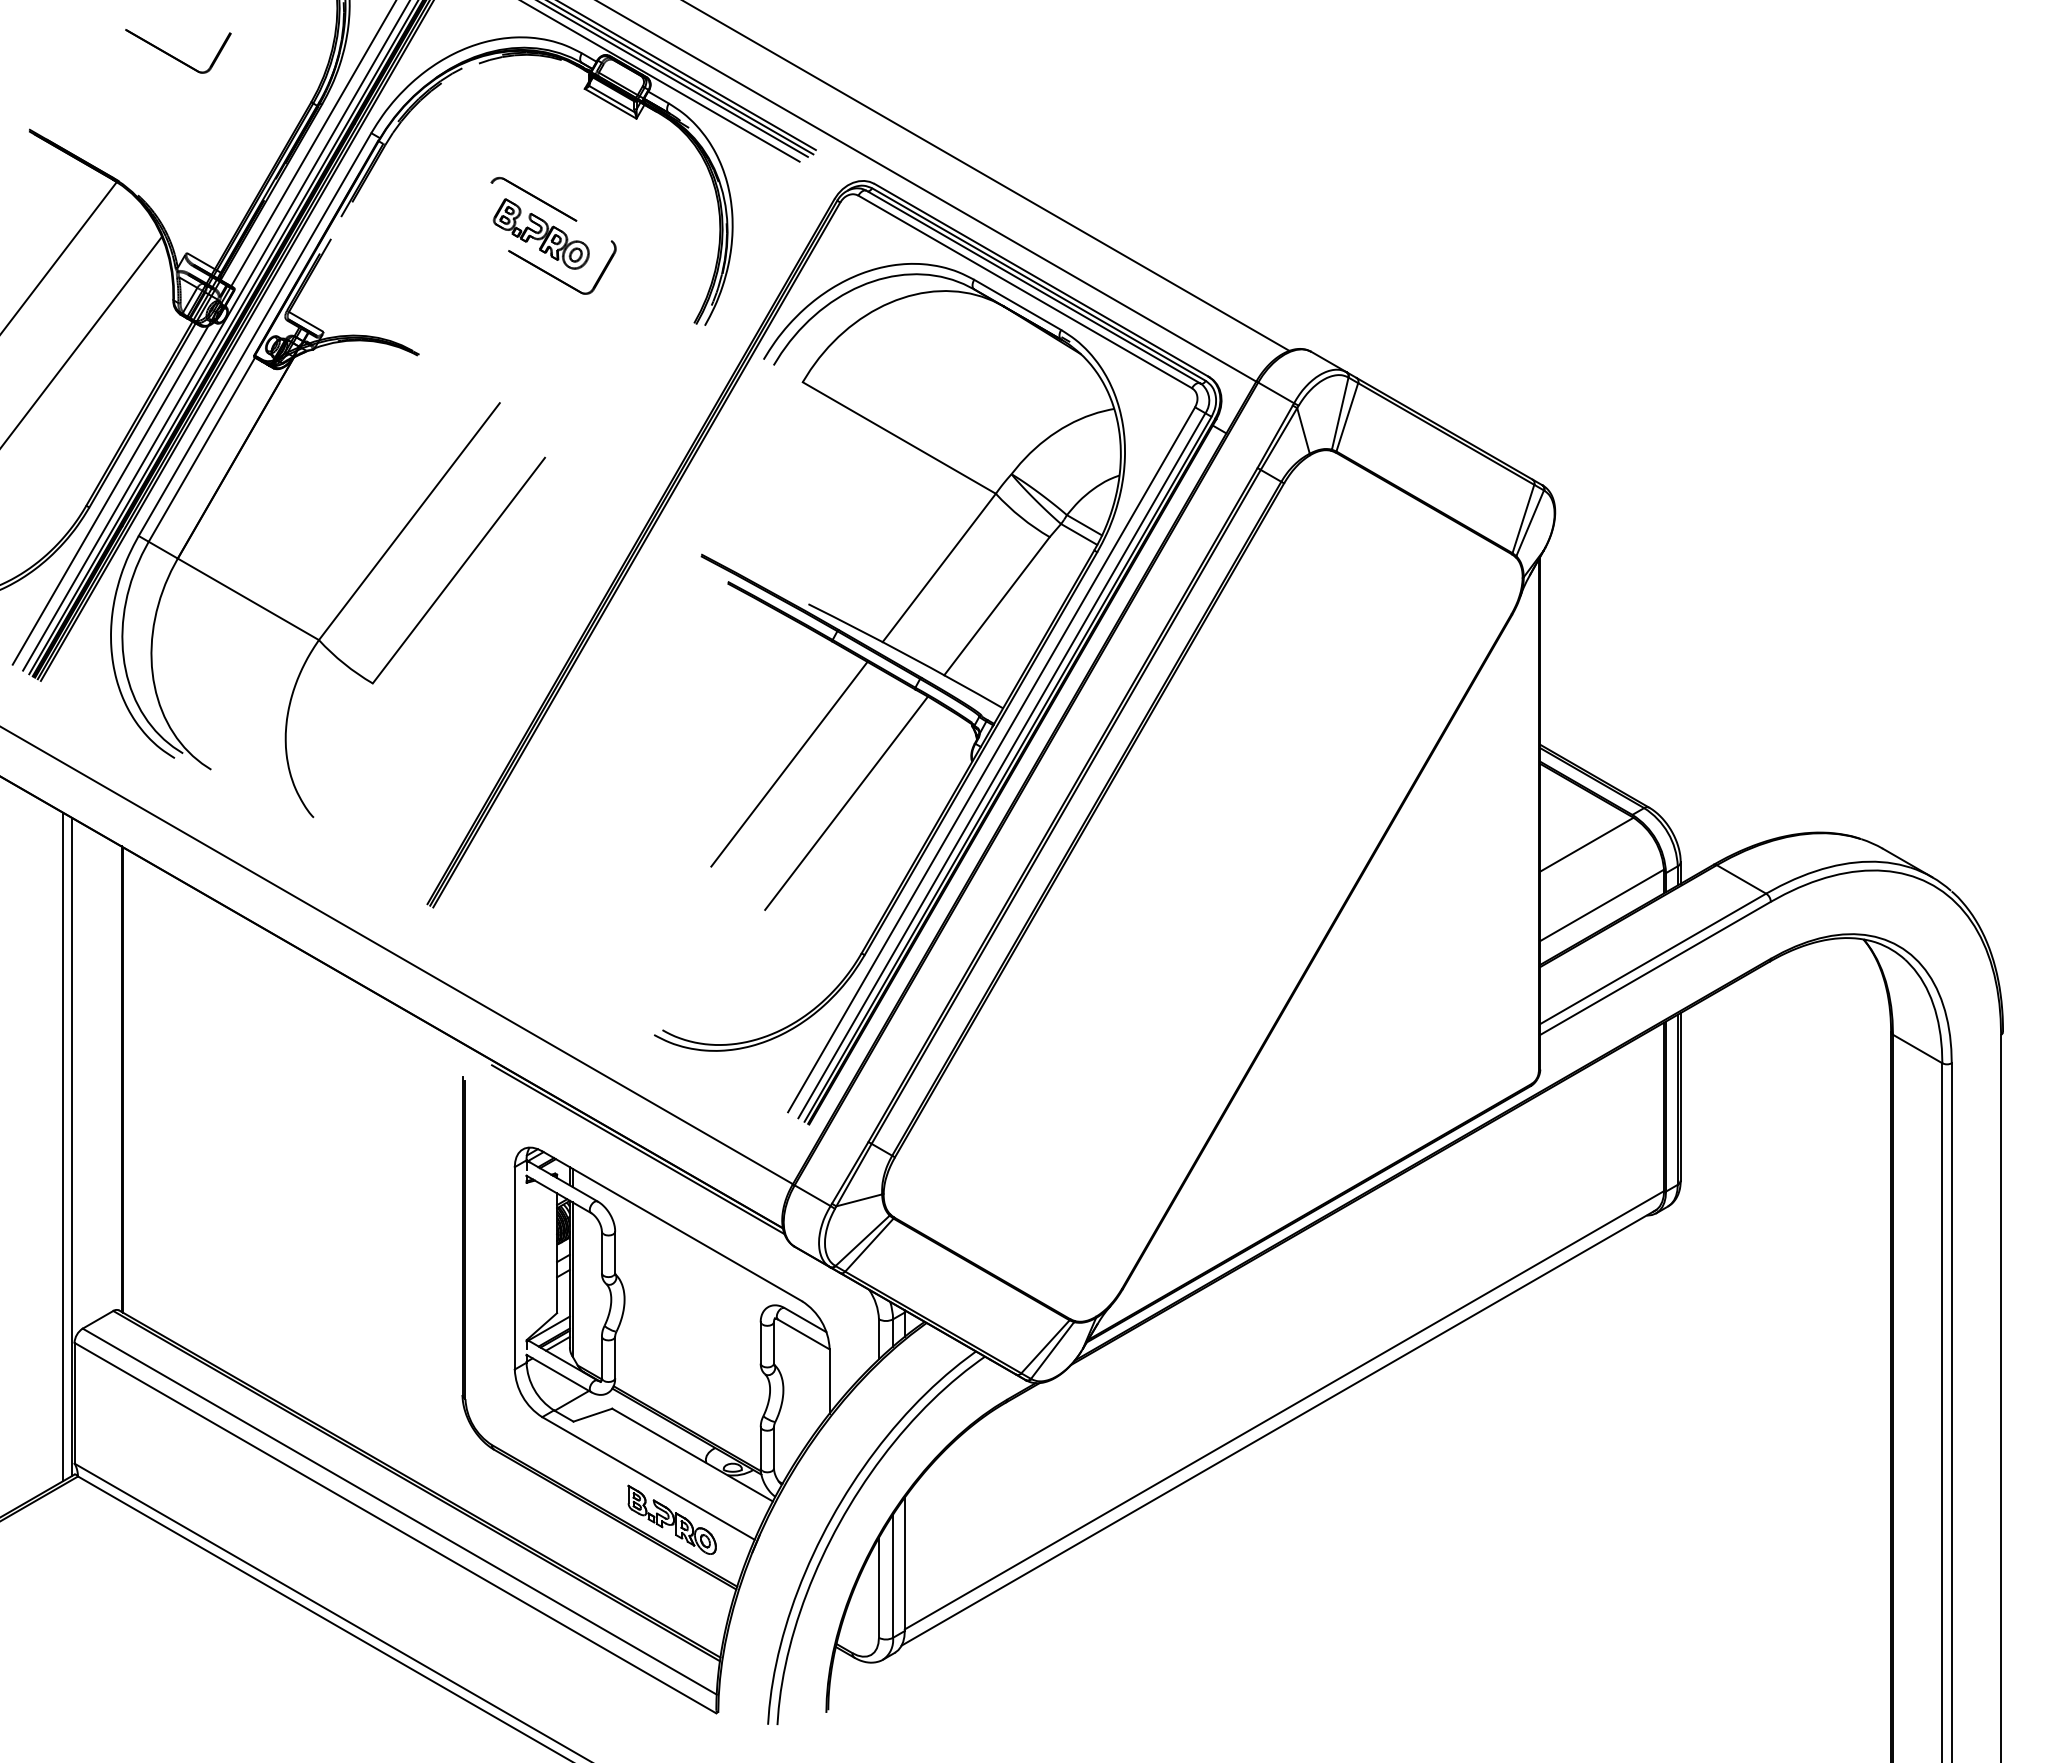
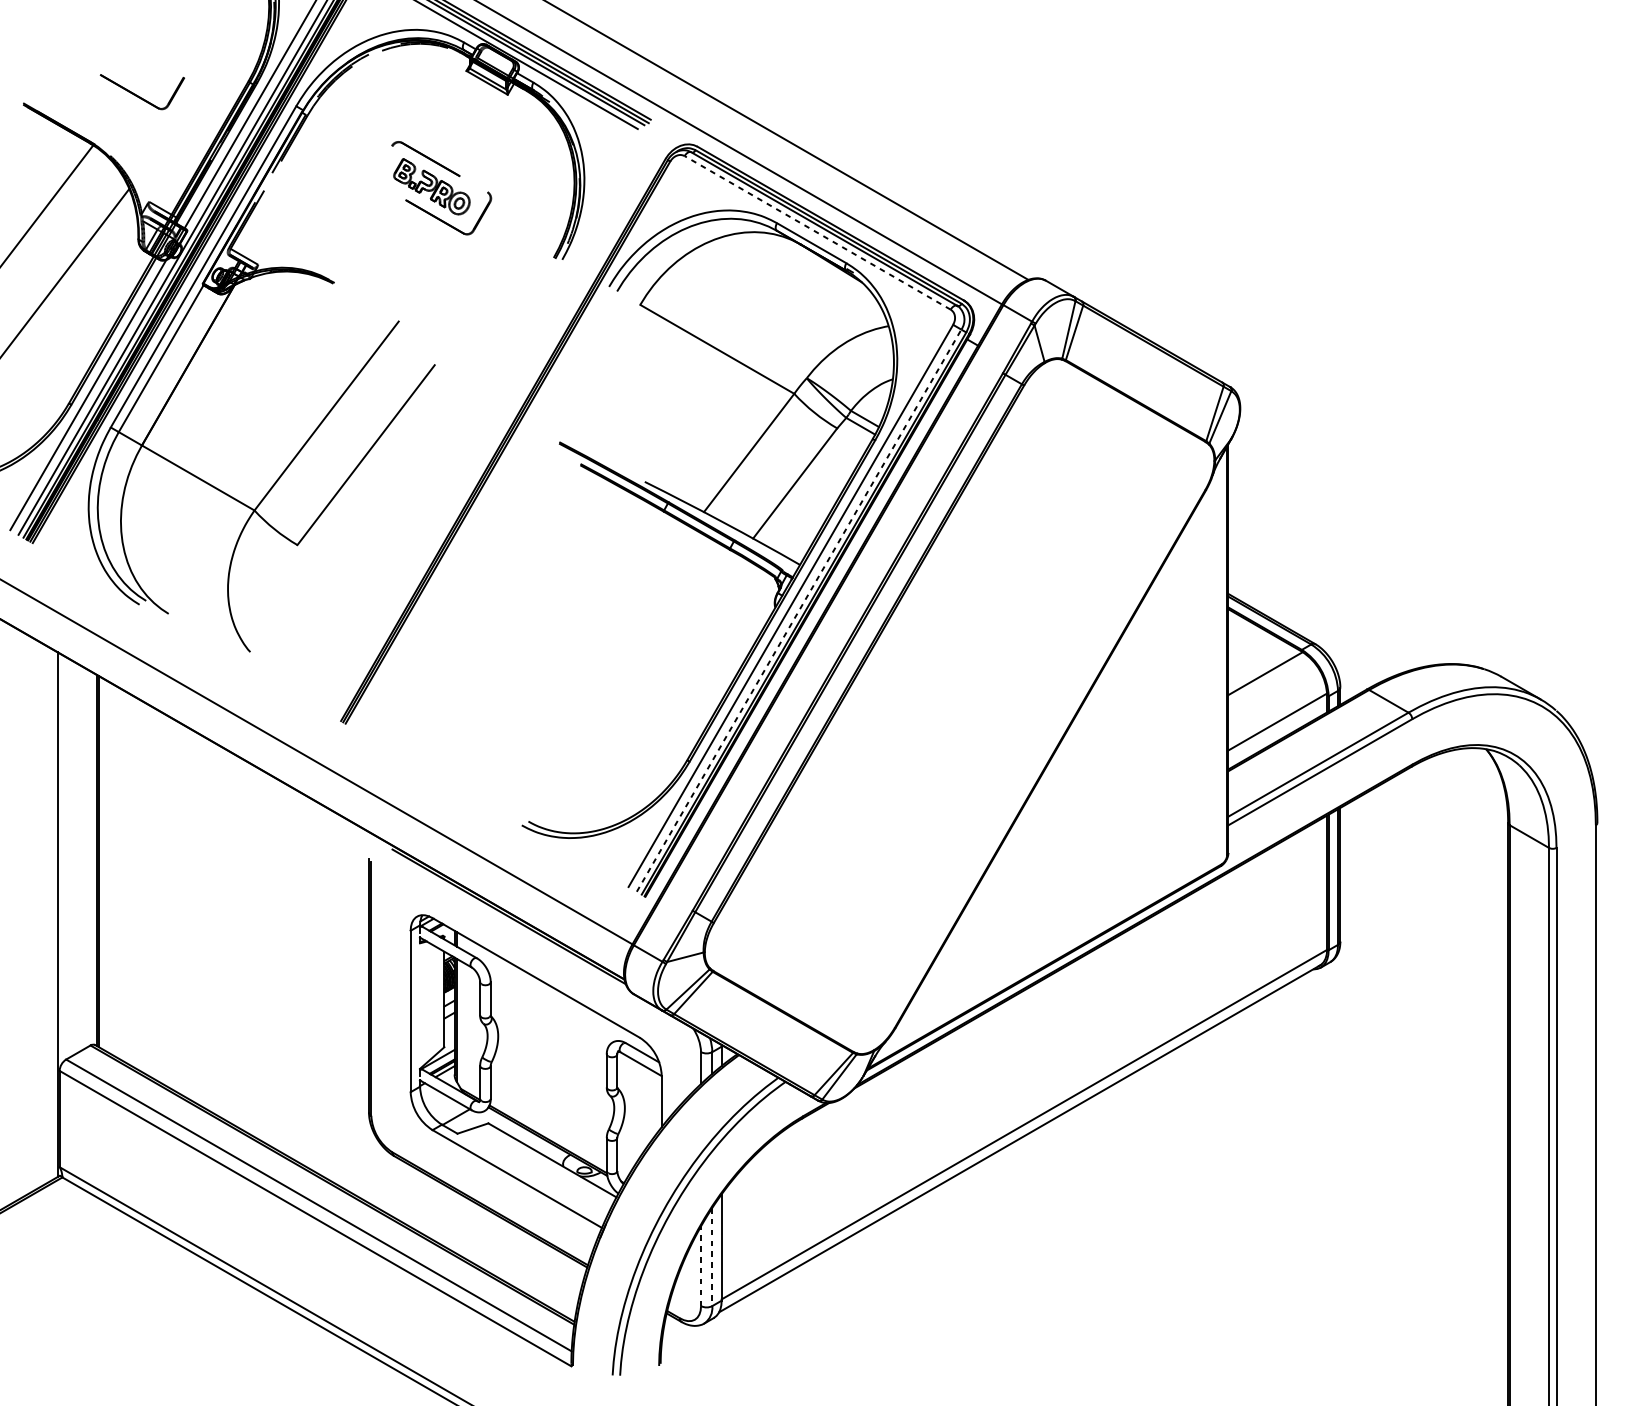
part: (176, 57) -> (140, 96), moved
line: (1025, 291) -> (817, 232), solid -> dashed
line: (789, 763) -> (629, 608), removed
line: (1002, 765) -> (799, 610), solid -> dashed
line: (846, 802) -> (675, 640), removed
line: (62, 1146) -> (50, 914), removed
part: (671, 1519) -> (535, 1211), removed
line: (893, 1576) -> (712, 1257), solid -> dashed
line: (878, 1587) -> (700, 1265), solid -> dashed

